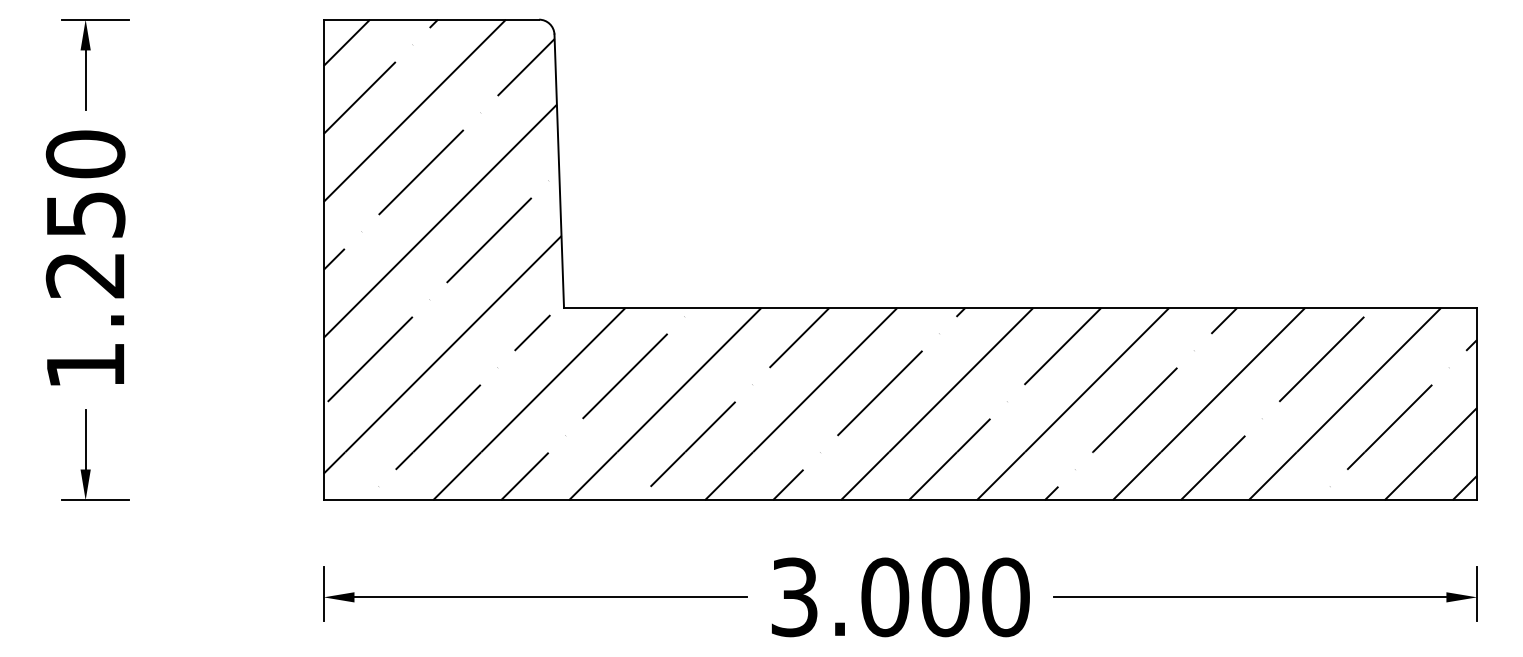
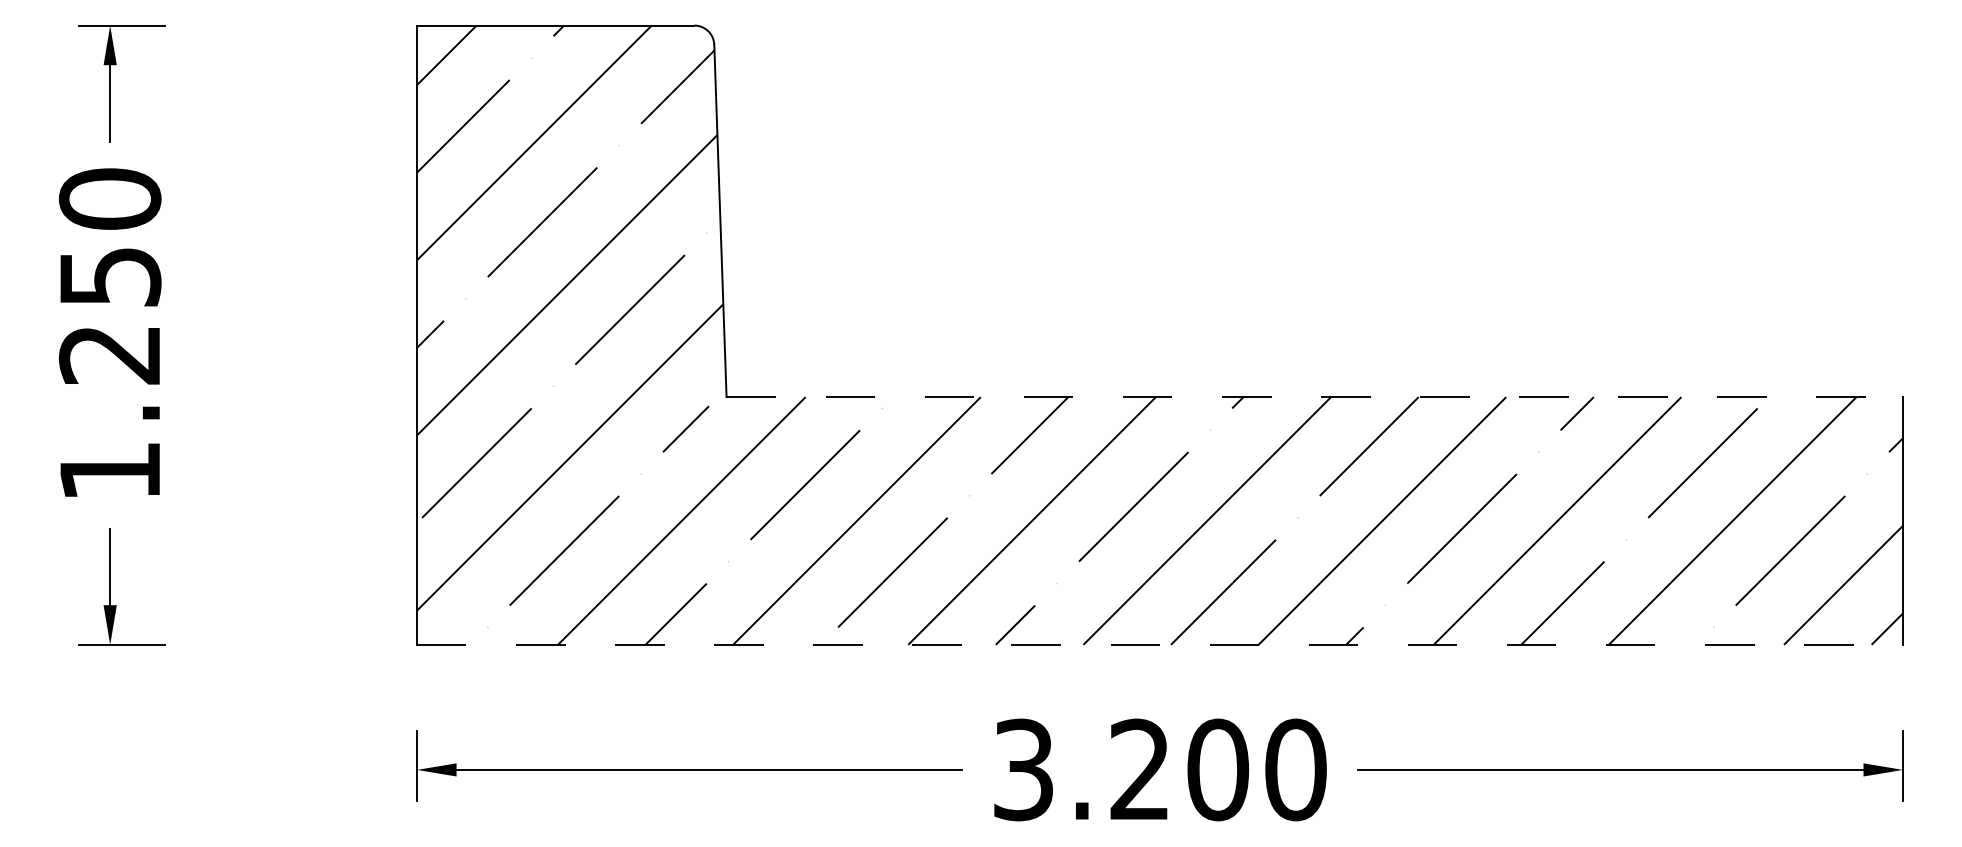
line: (1021, 308) -> (1315, 397), solid -> dashed
line: (900, 500) -> (1160, 644), solid -> dashed
text: (885, 597) -> (1140, 769), 3.000 -> 3.200

